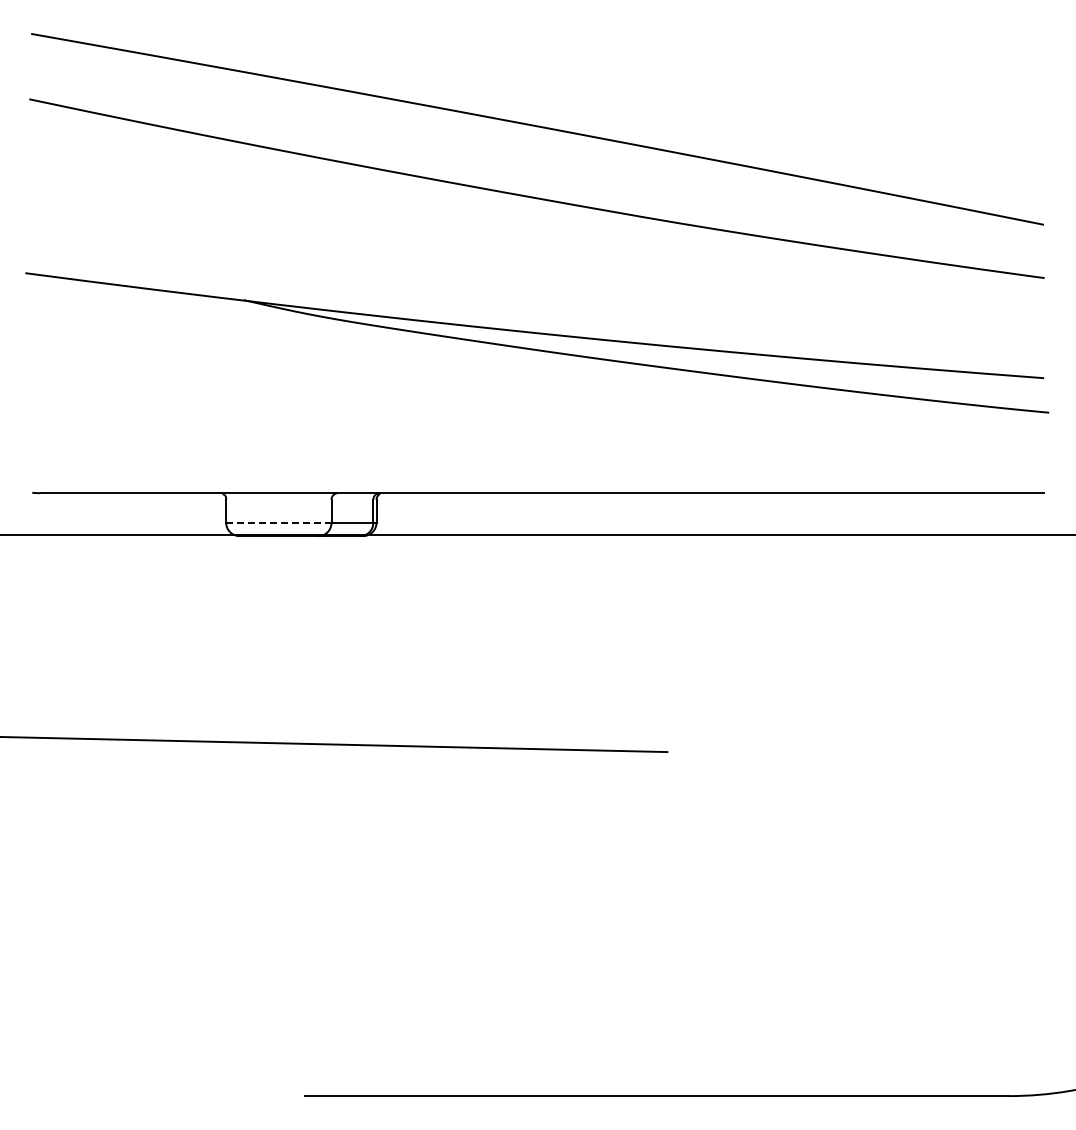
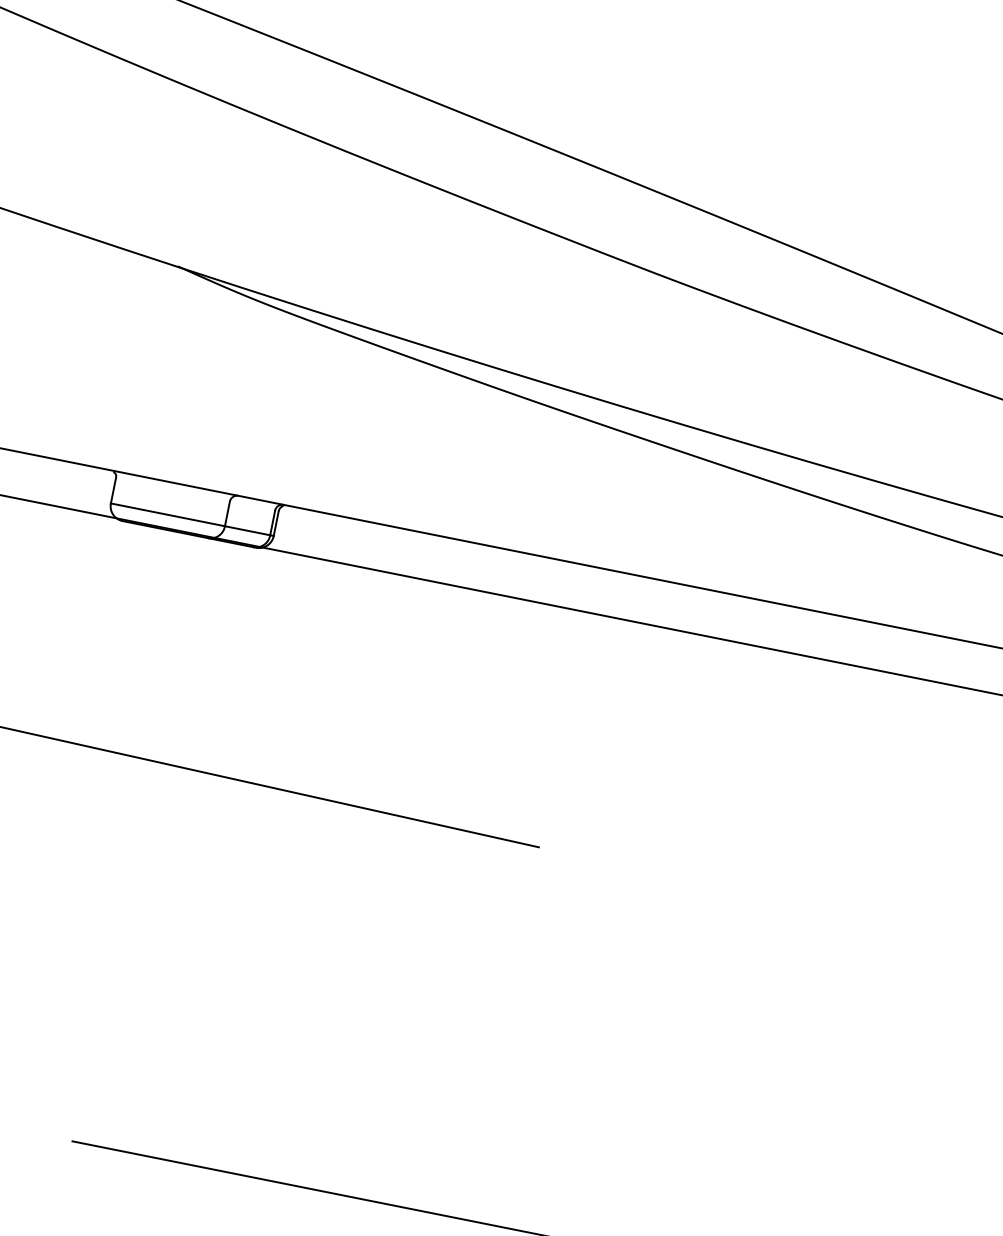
line: (278, 522) -> (167, 514), dashed -> solid

